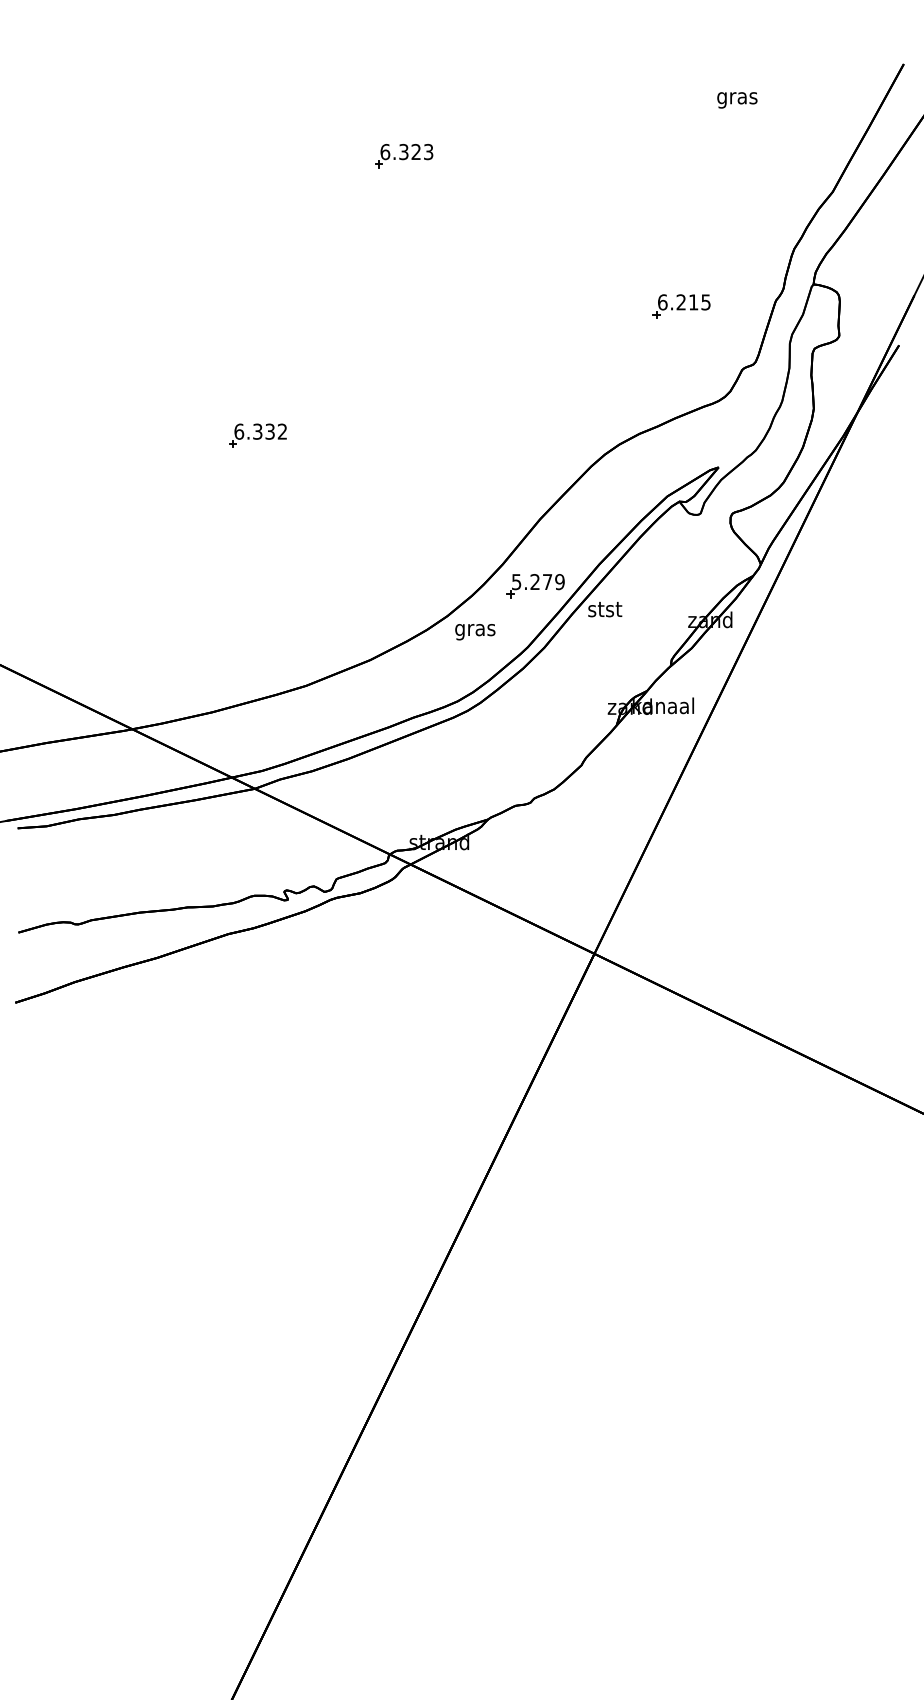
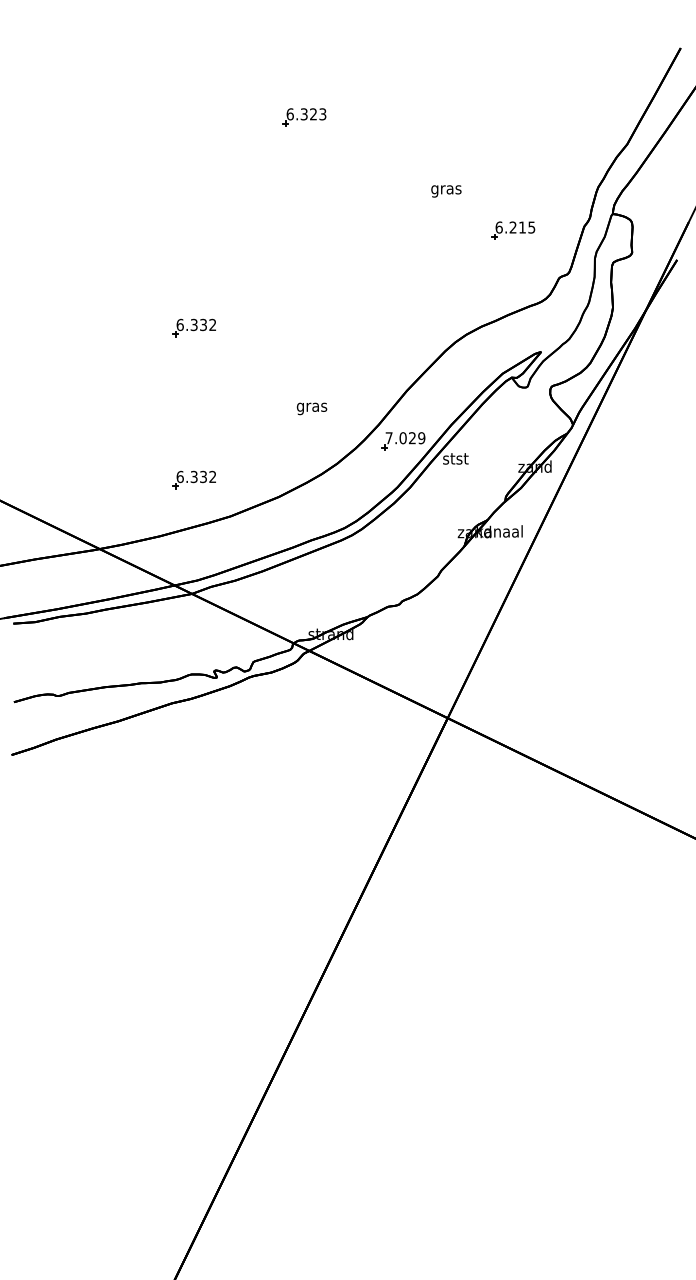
text: (737, 100) -> (446, 191), moved
text: (531, 582) -> (400, 438), 5.279 -> 7.029
text: (474, 631) -> (311, 408), moved
part: (256, 636) -> (193, 479), added

